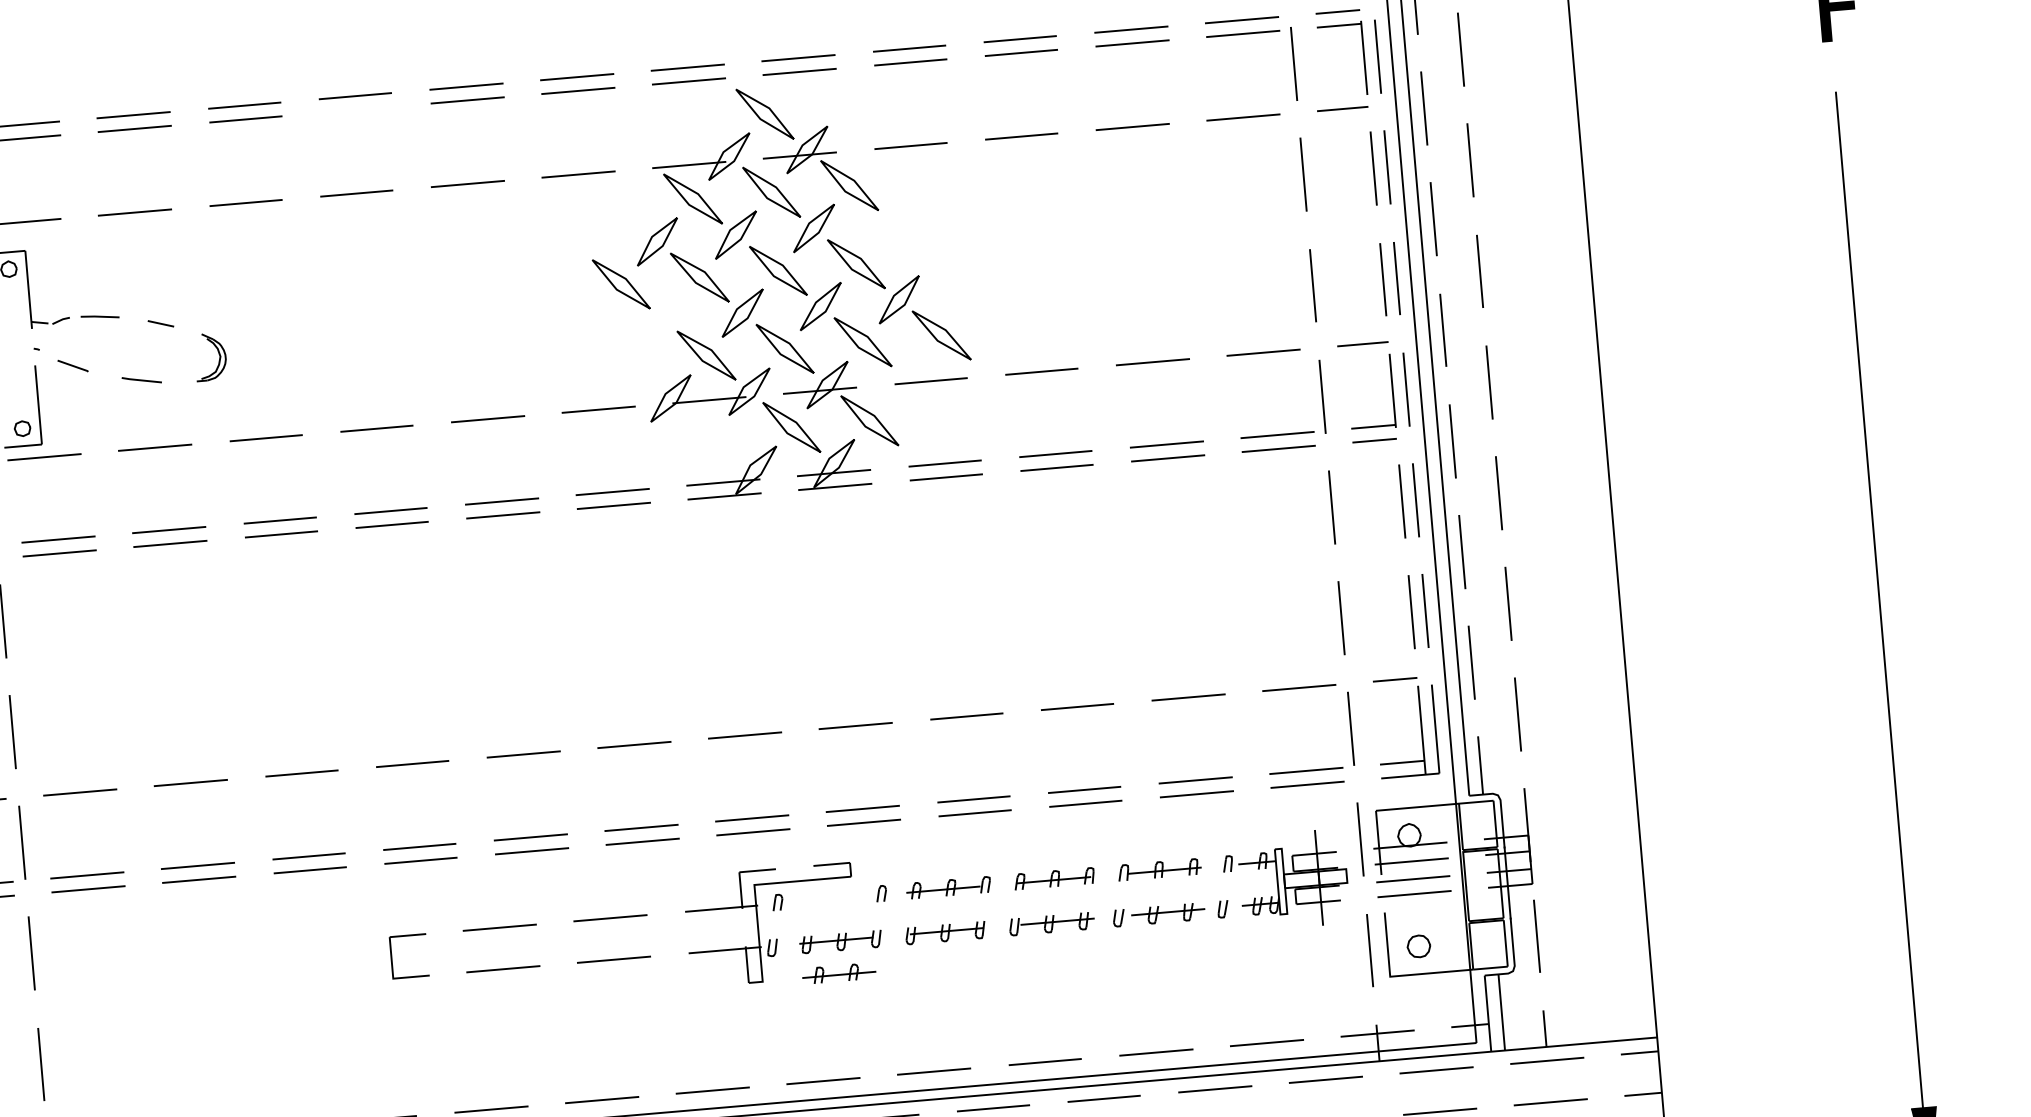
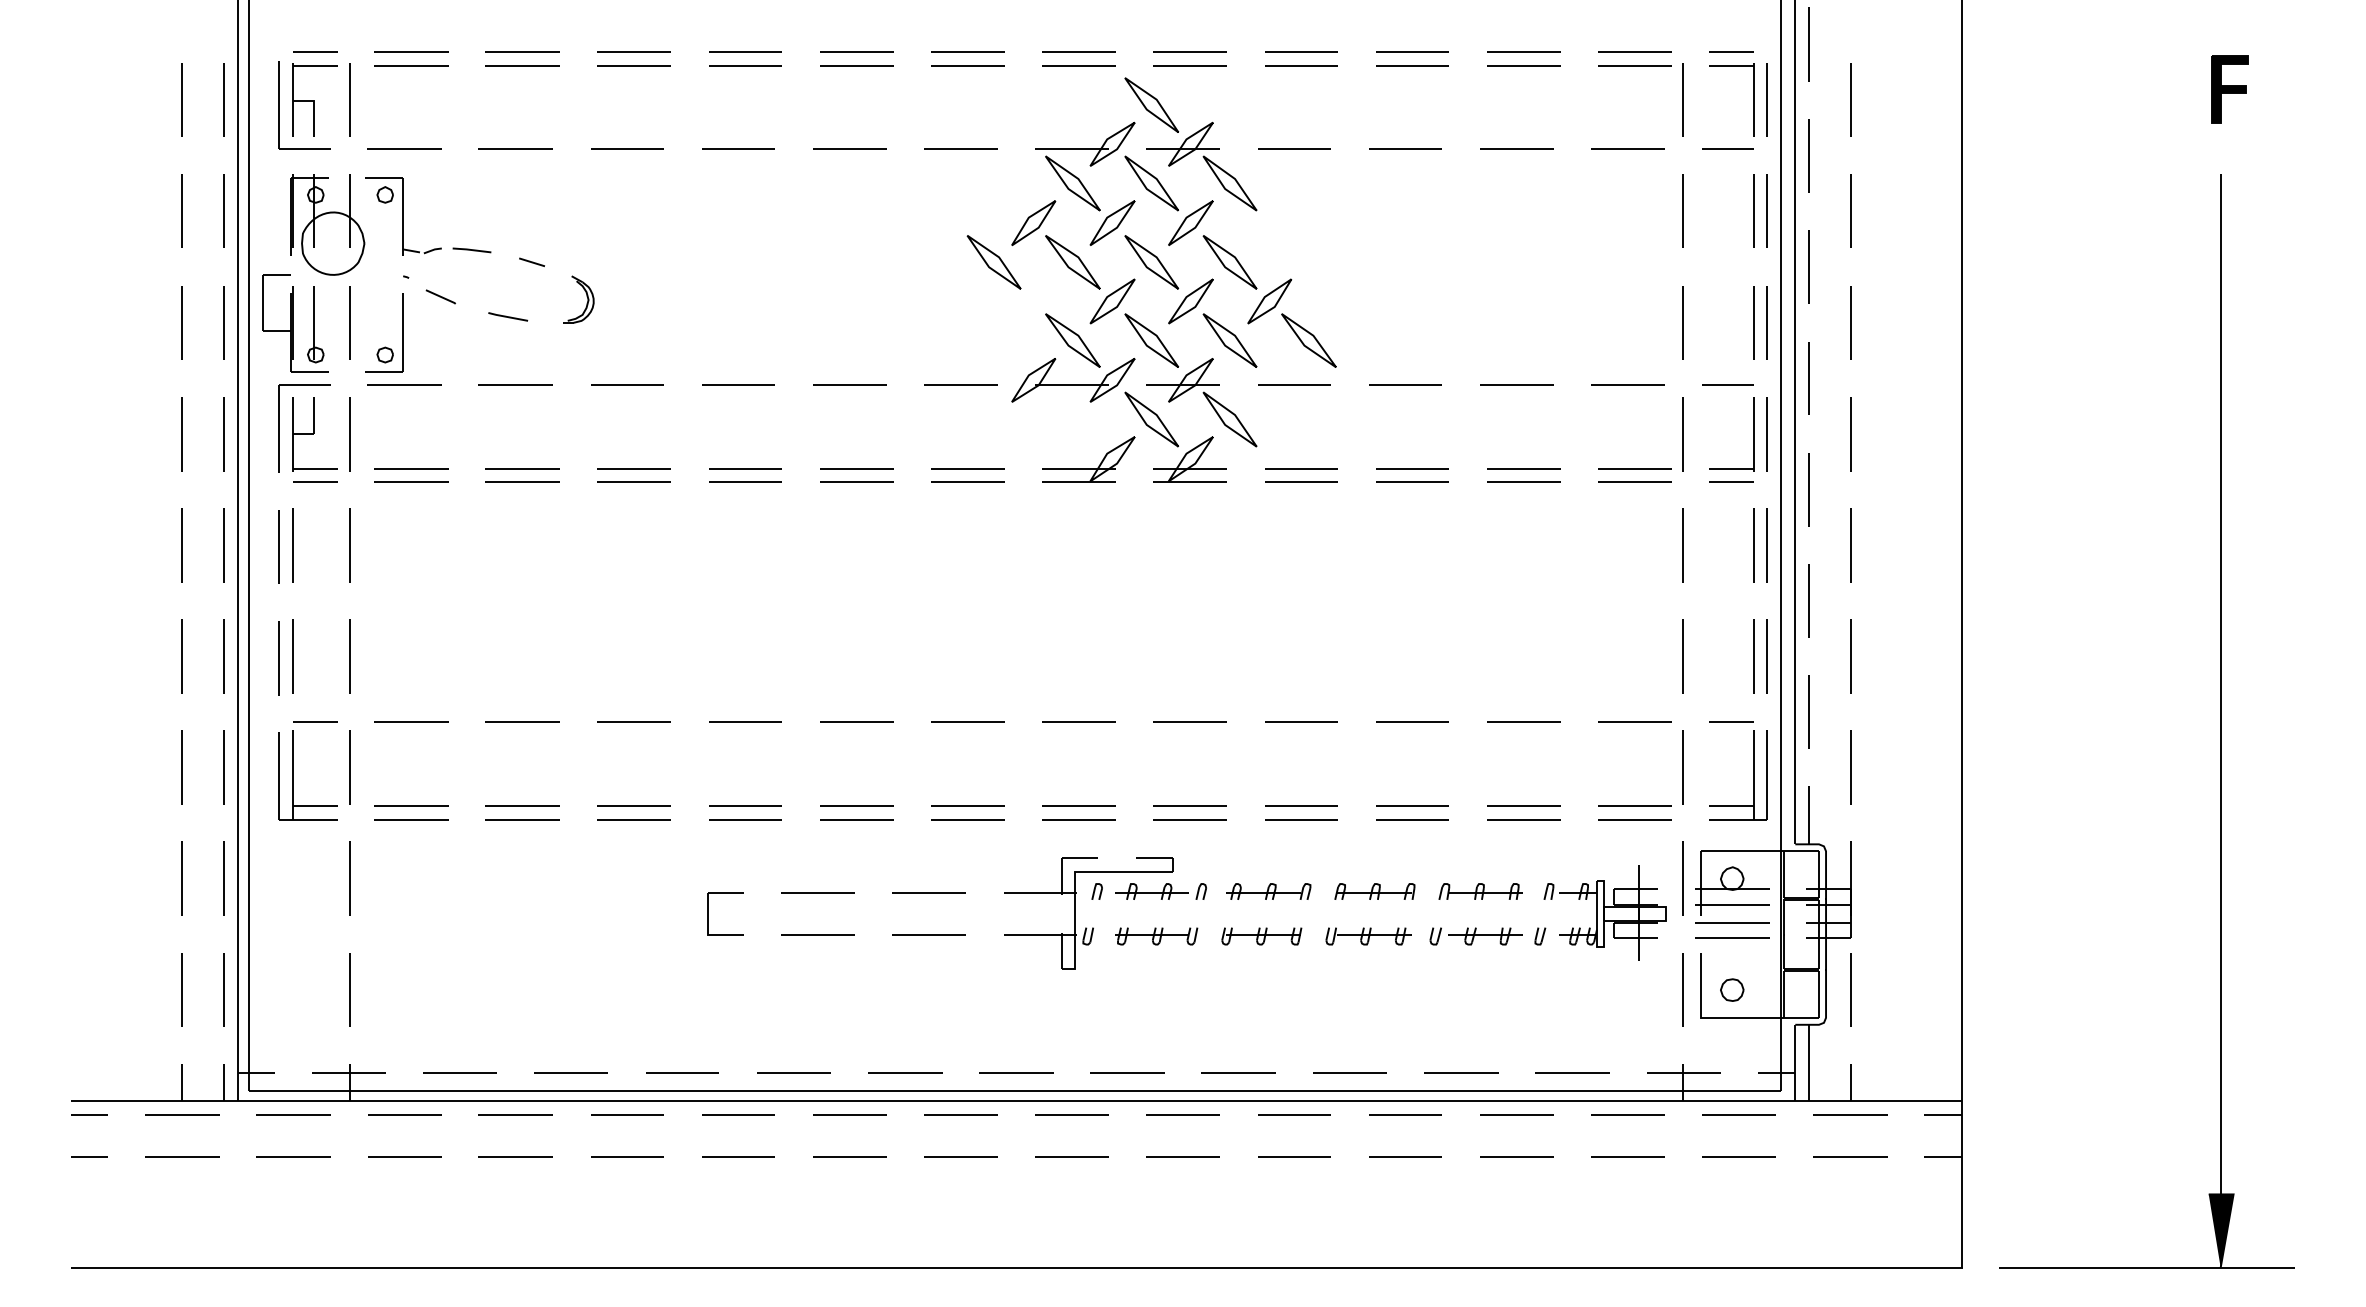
line: (356, 109) -> (745, 65), added
part: (838, 973) -> (1151, 891), moved

